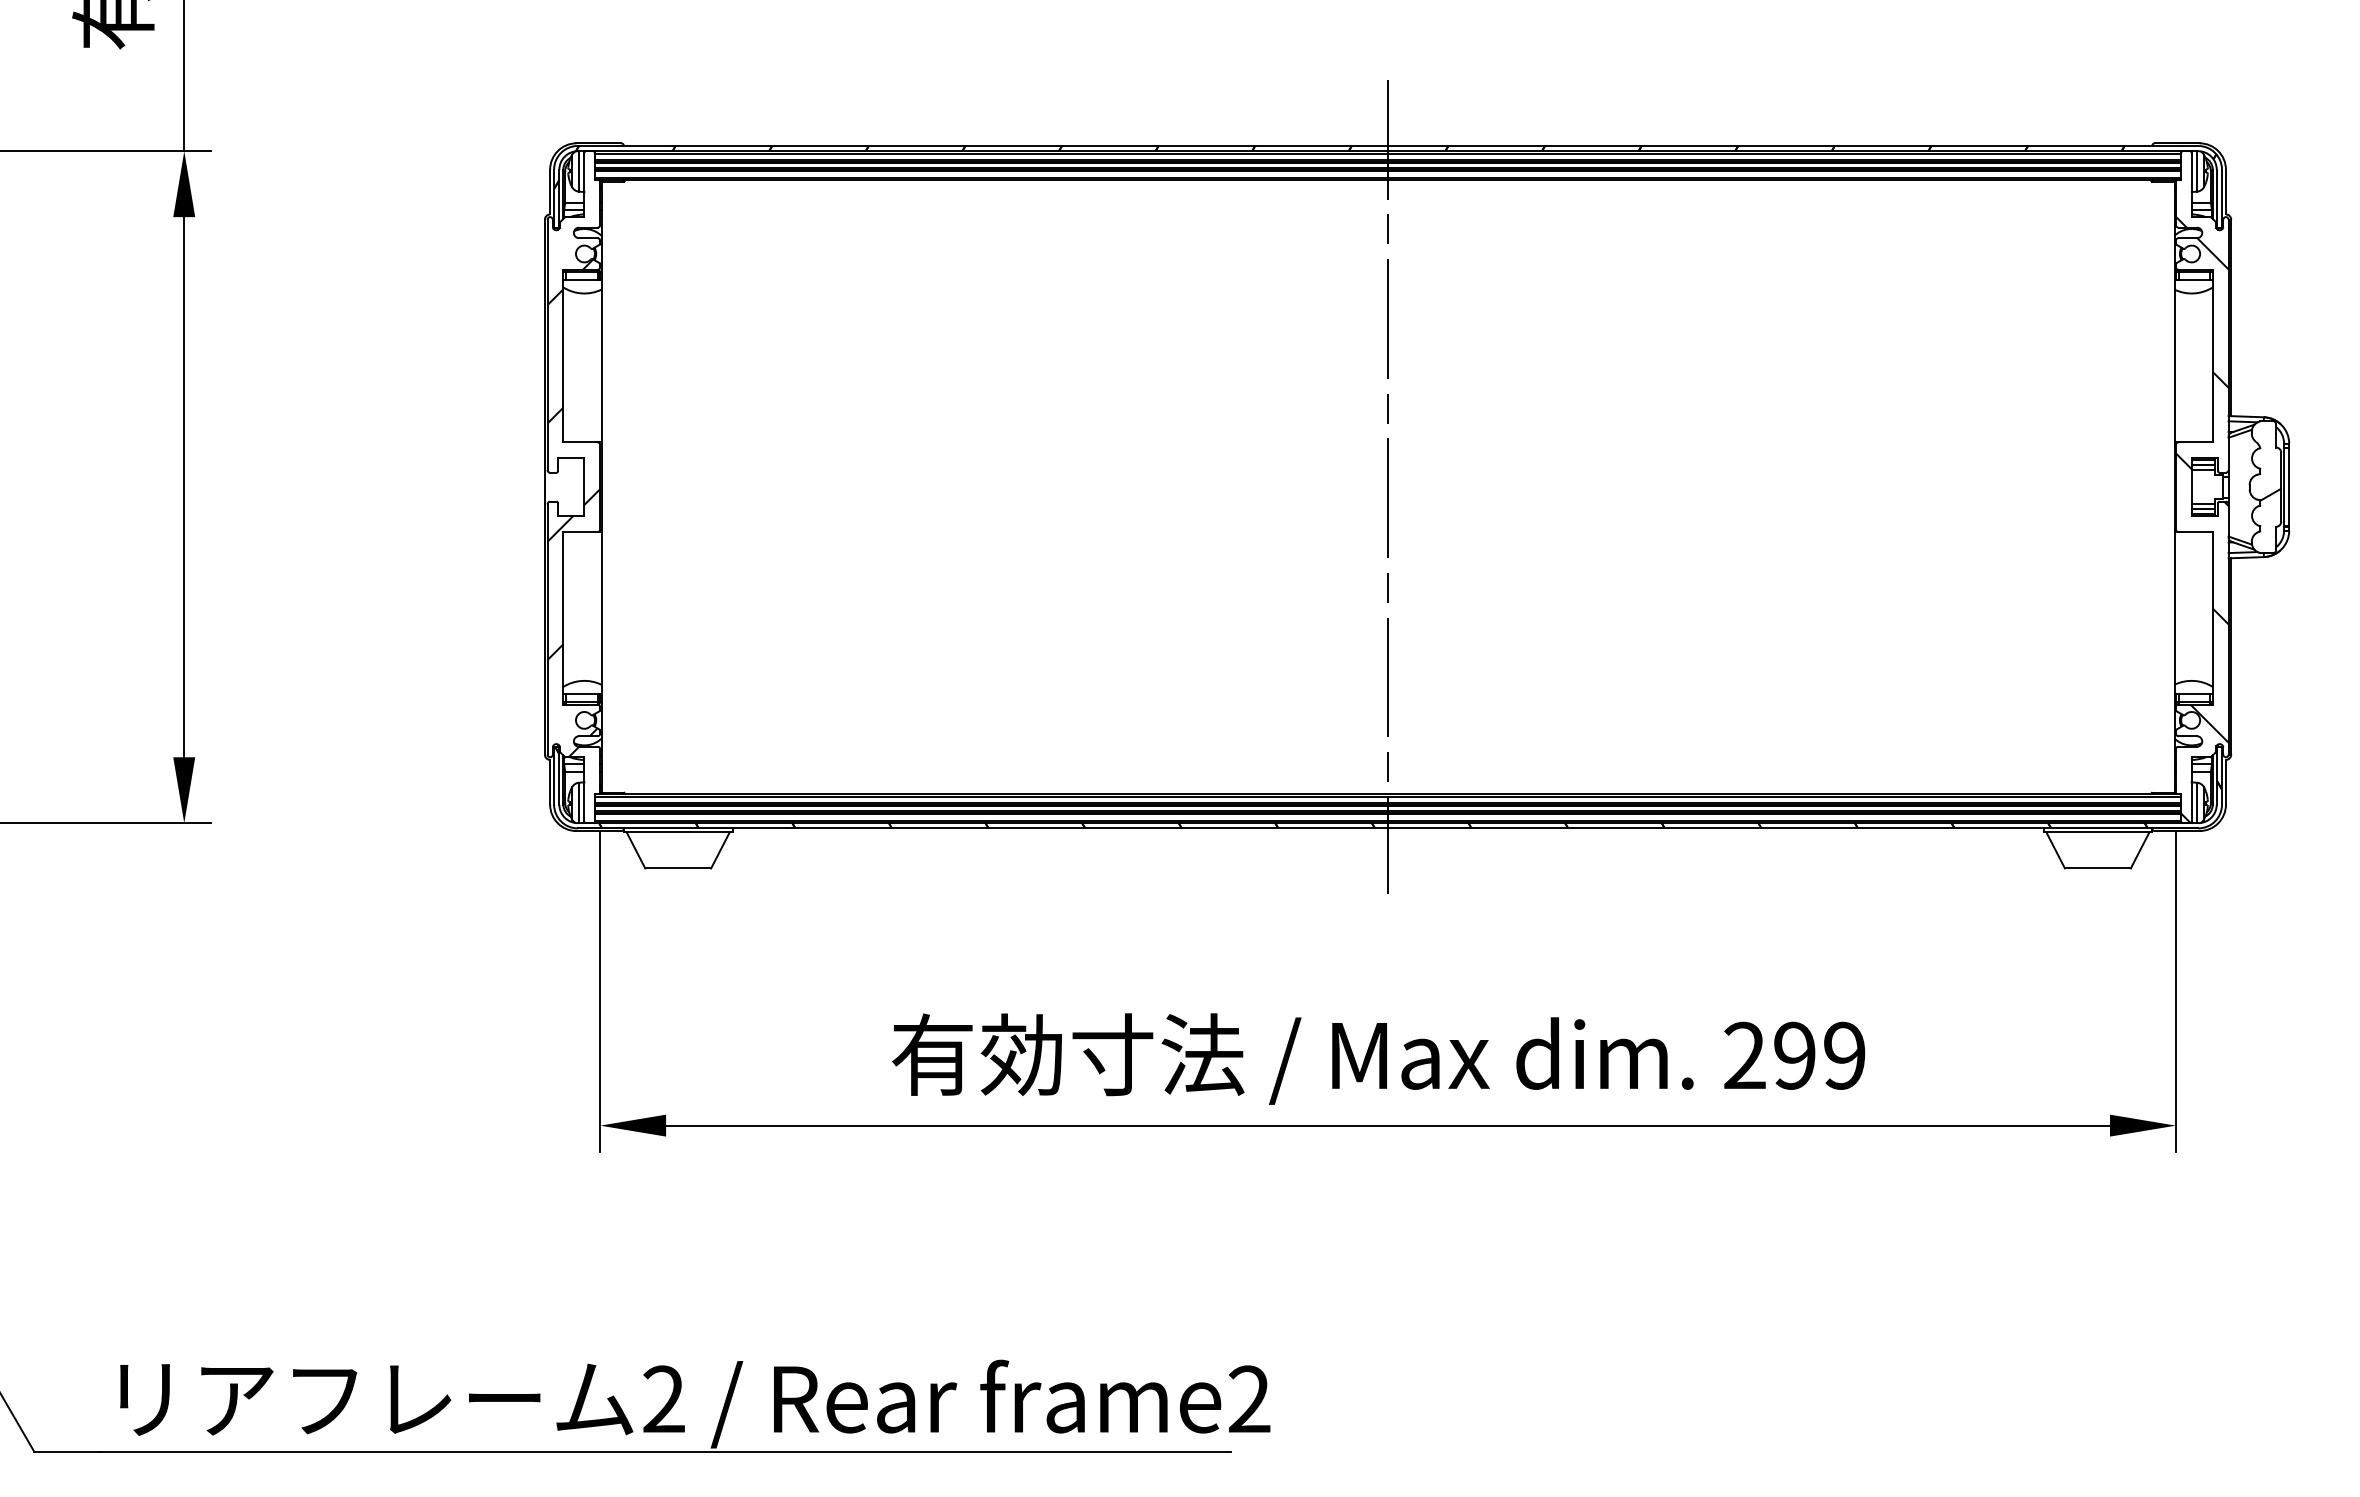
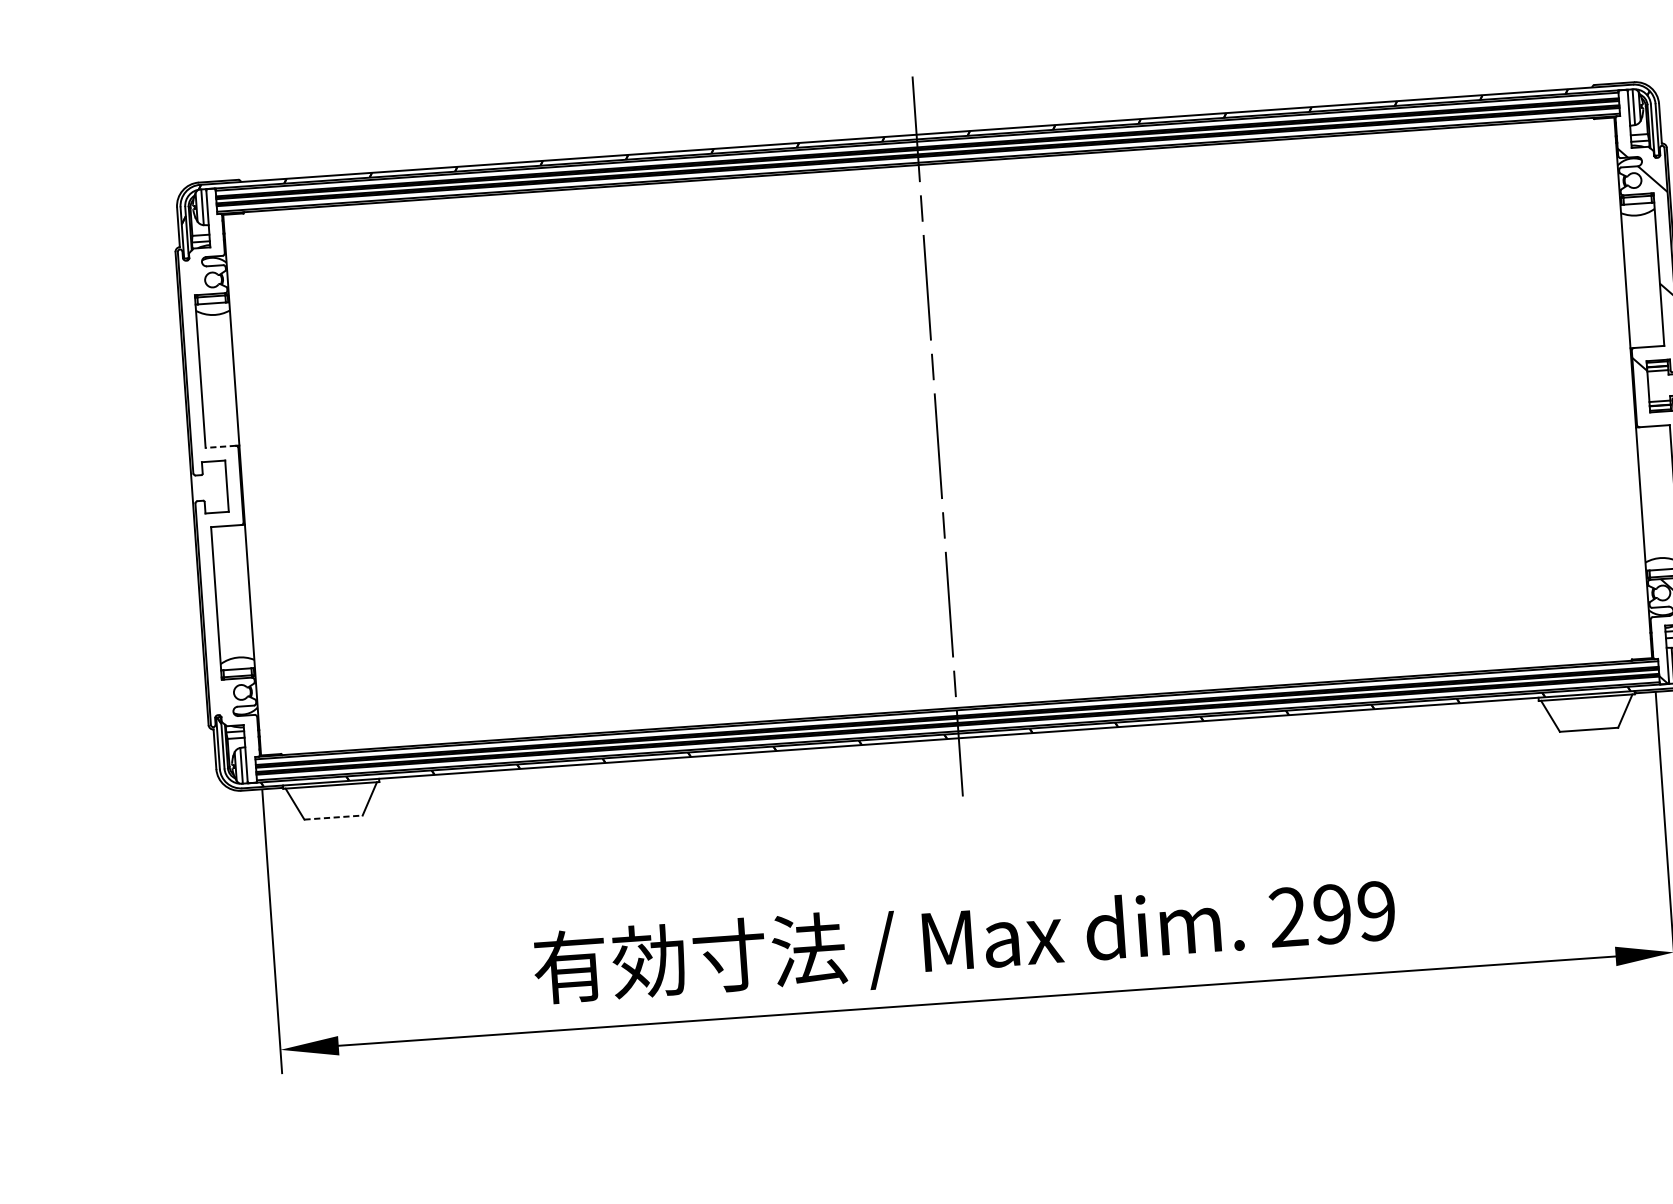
line: (579, 442) -> (219, 446), solid -> dashed
hatch: (573, 508) -> (218, 505), removed
line: (678, 868) -> (333, 817), solid -> dashed

